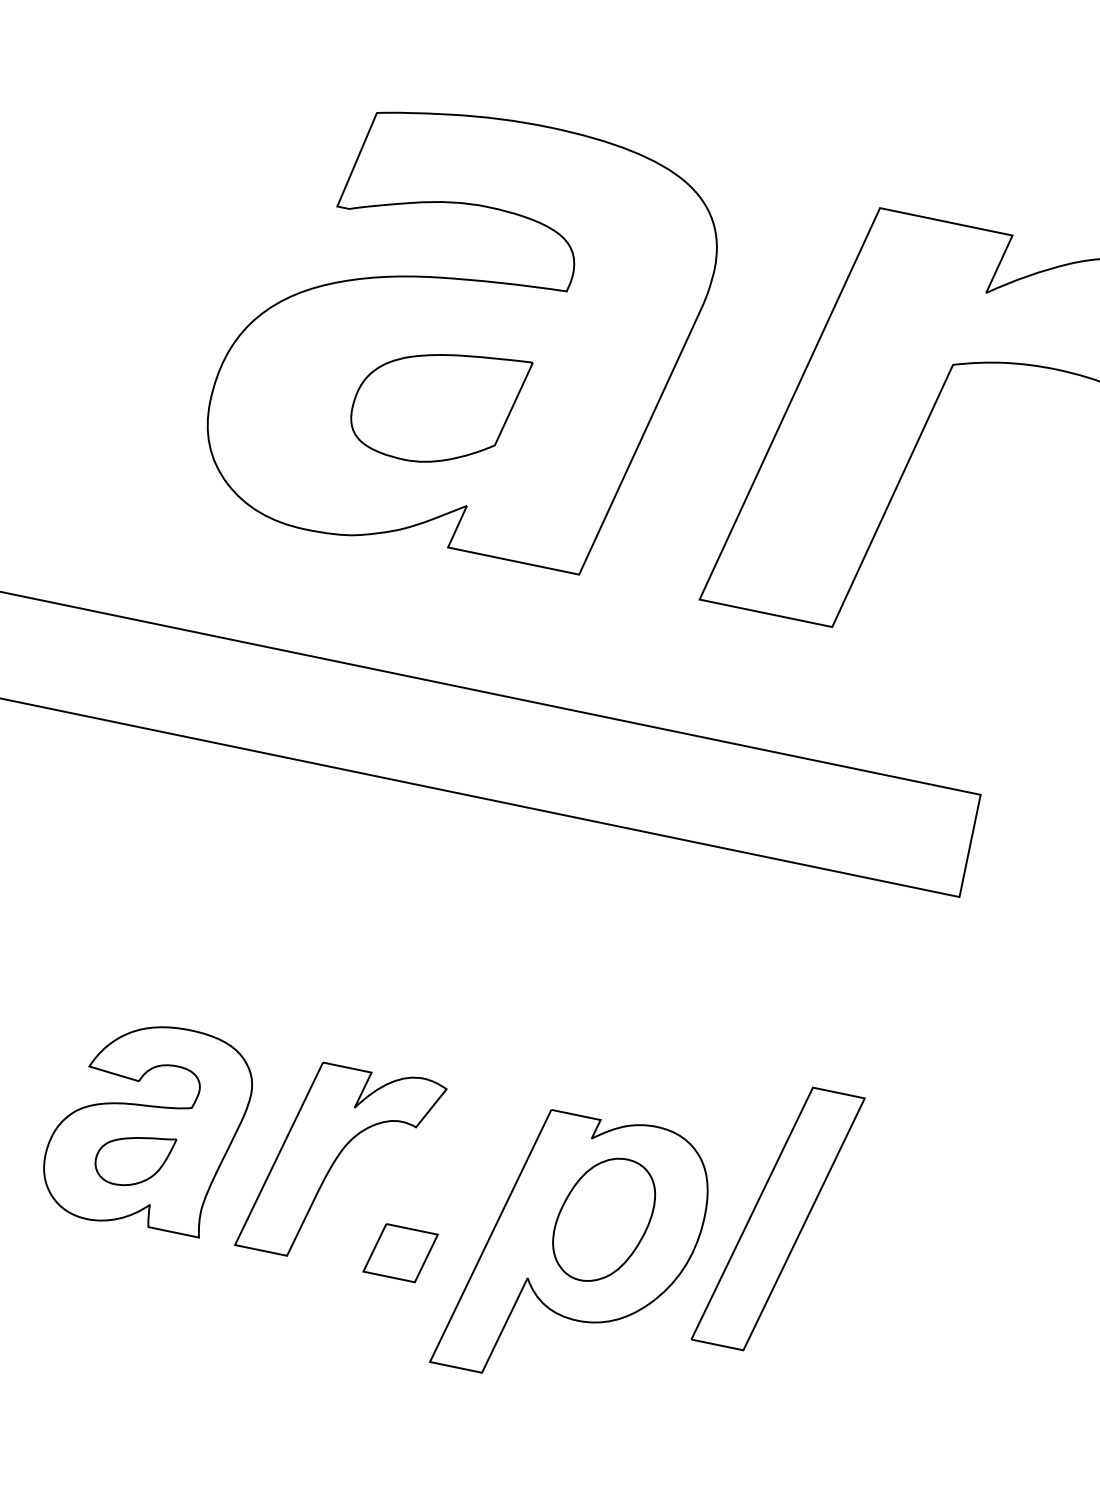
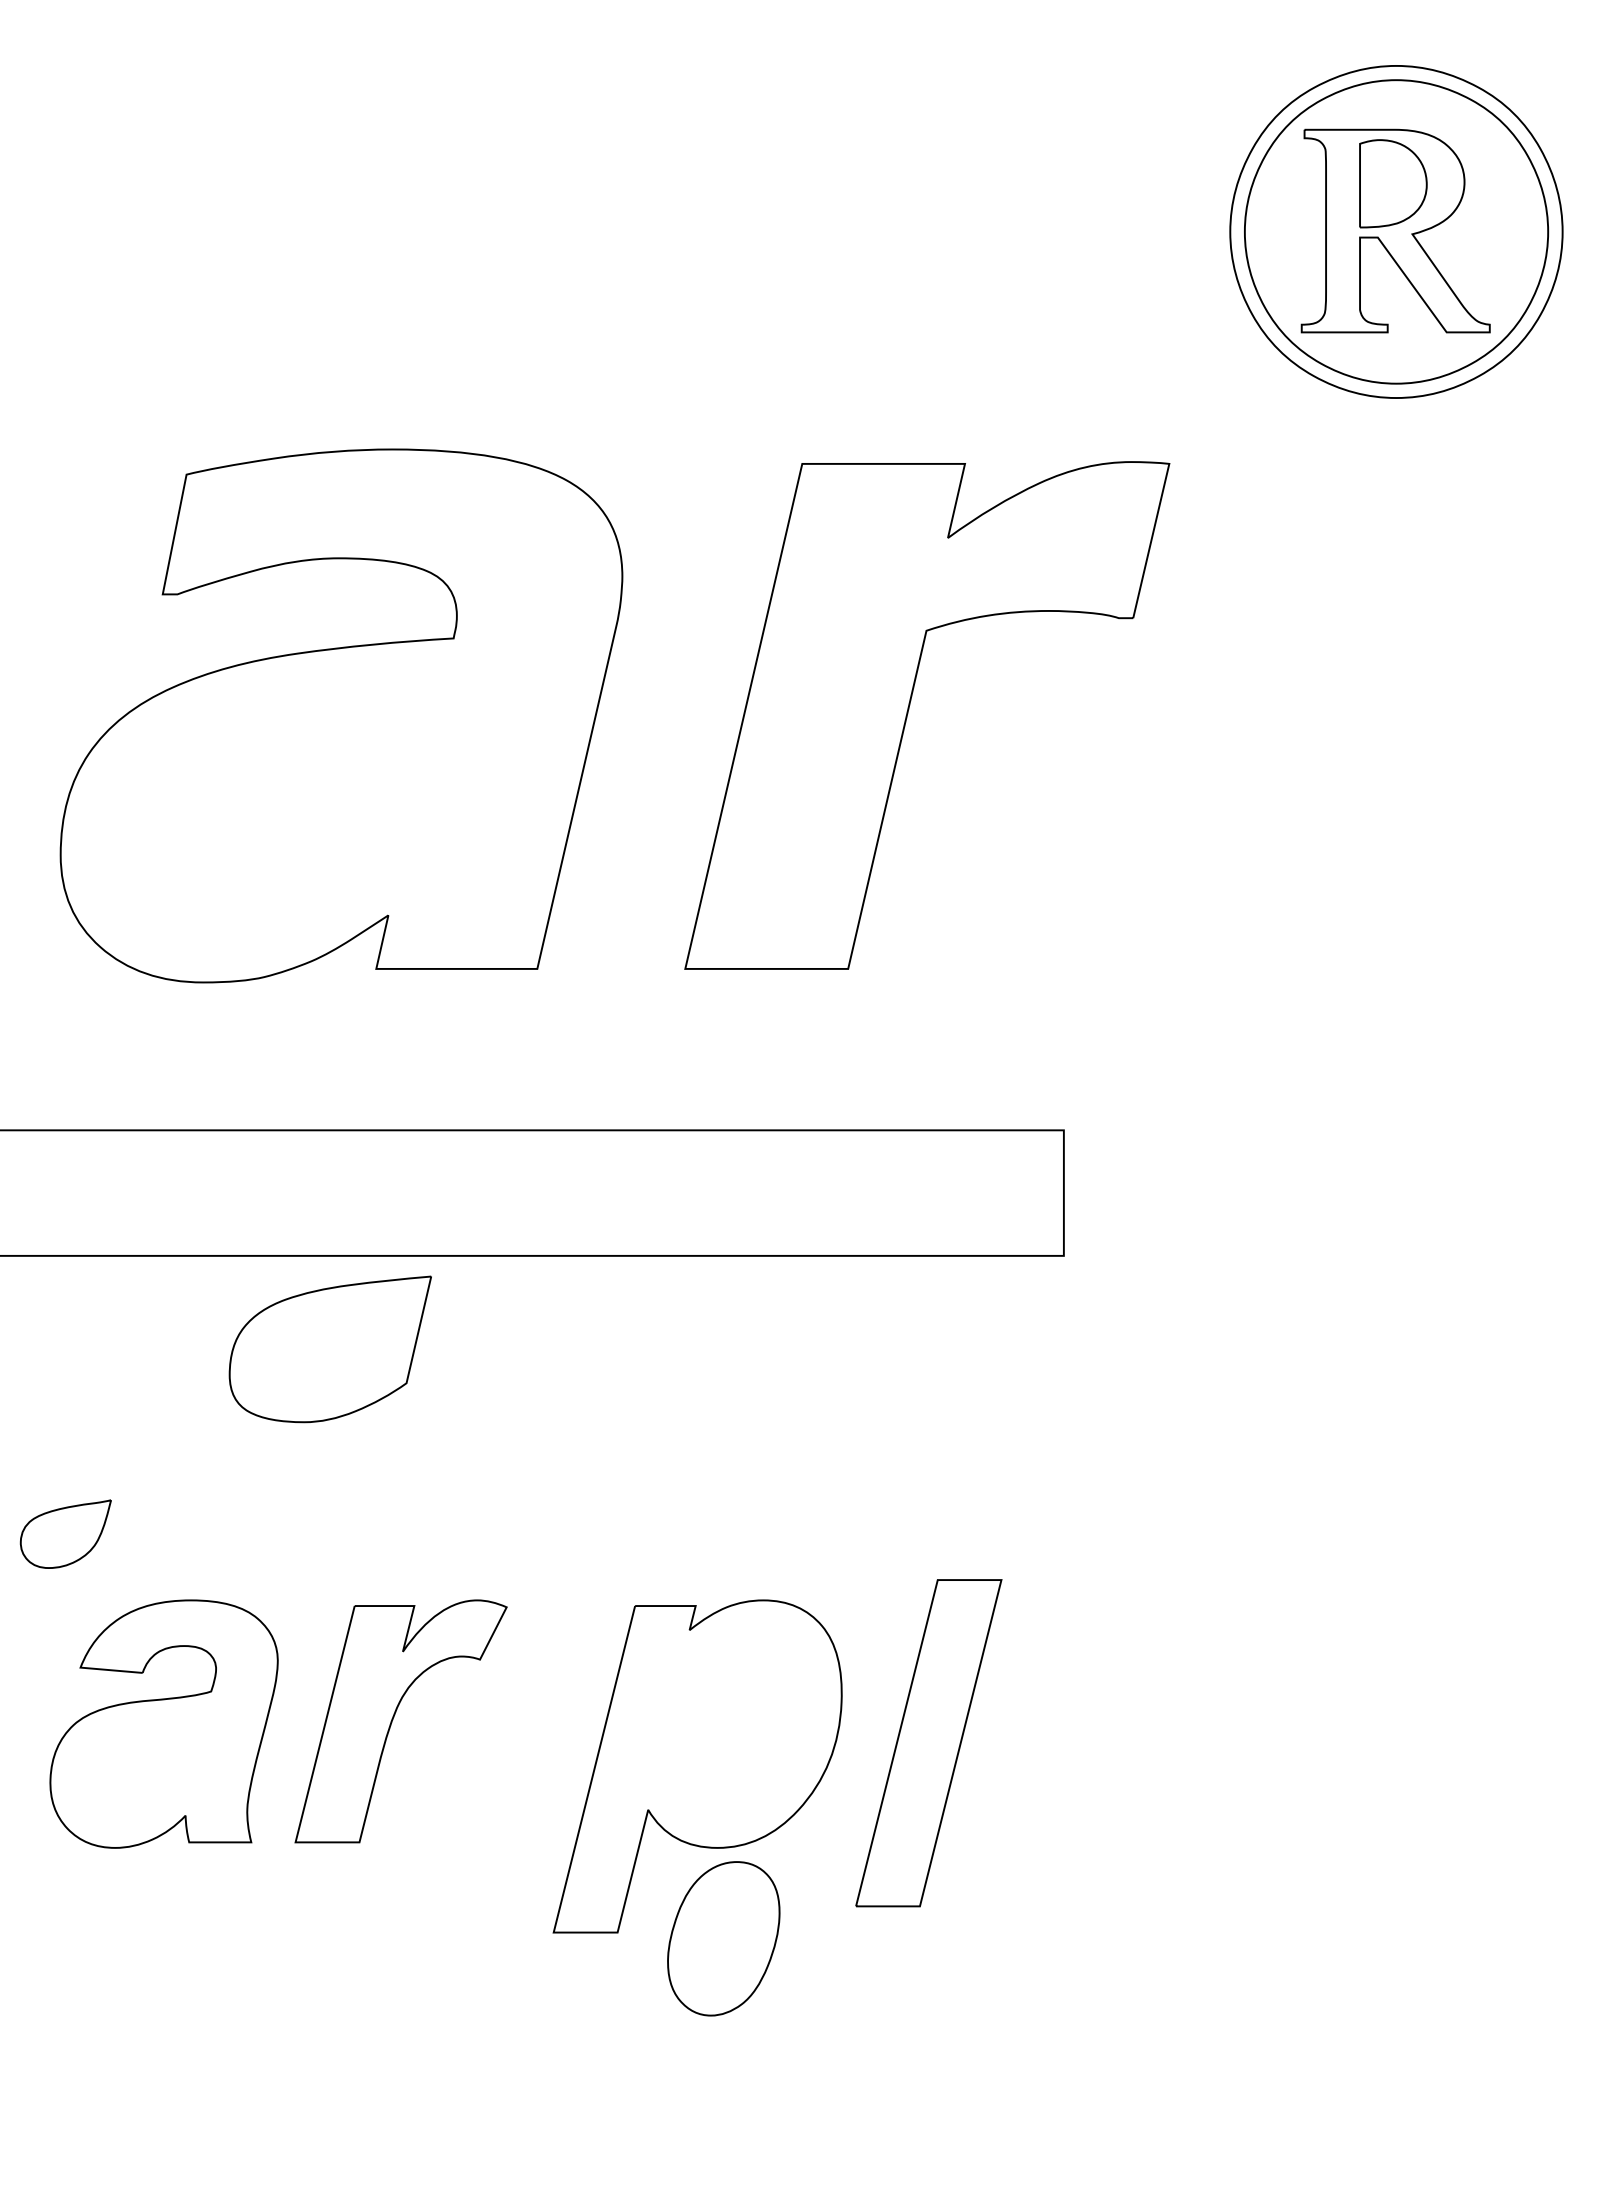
part: (437, 404) -> (329, 1349), moved
part: (133, 1158) -> (65, 1533), moved
part: (603, 1219) -> (723, 1938), moved
part: (777, 1219) -> (928, 1743), moved
part: (400, 1253) -> (492, 1811), removed

